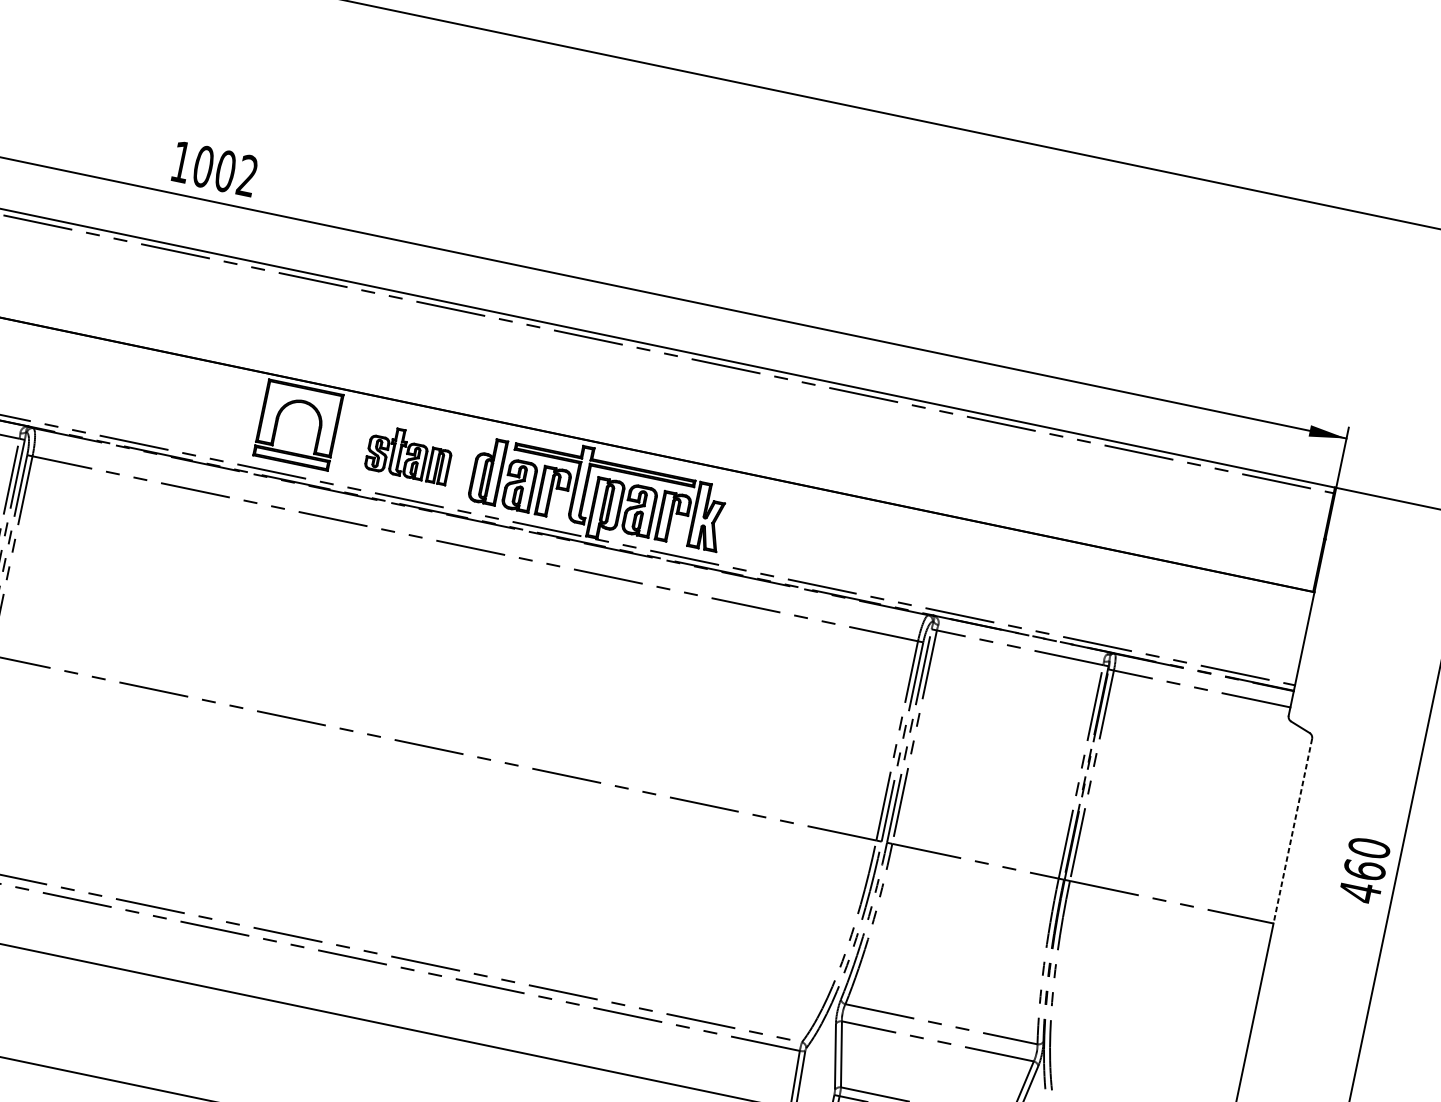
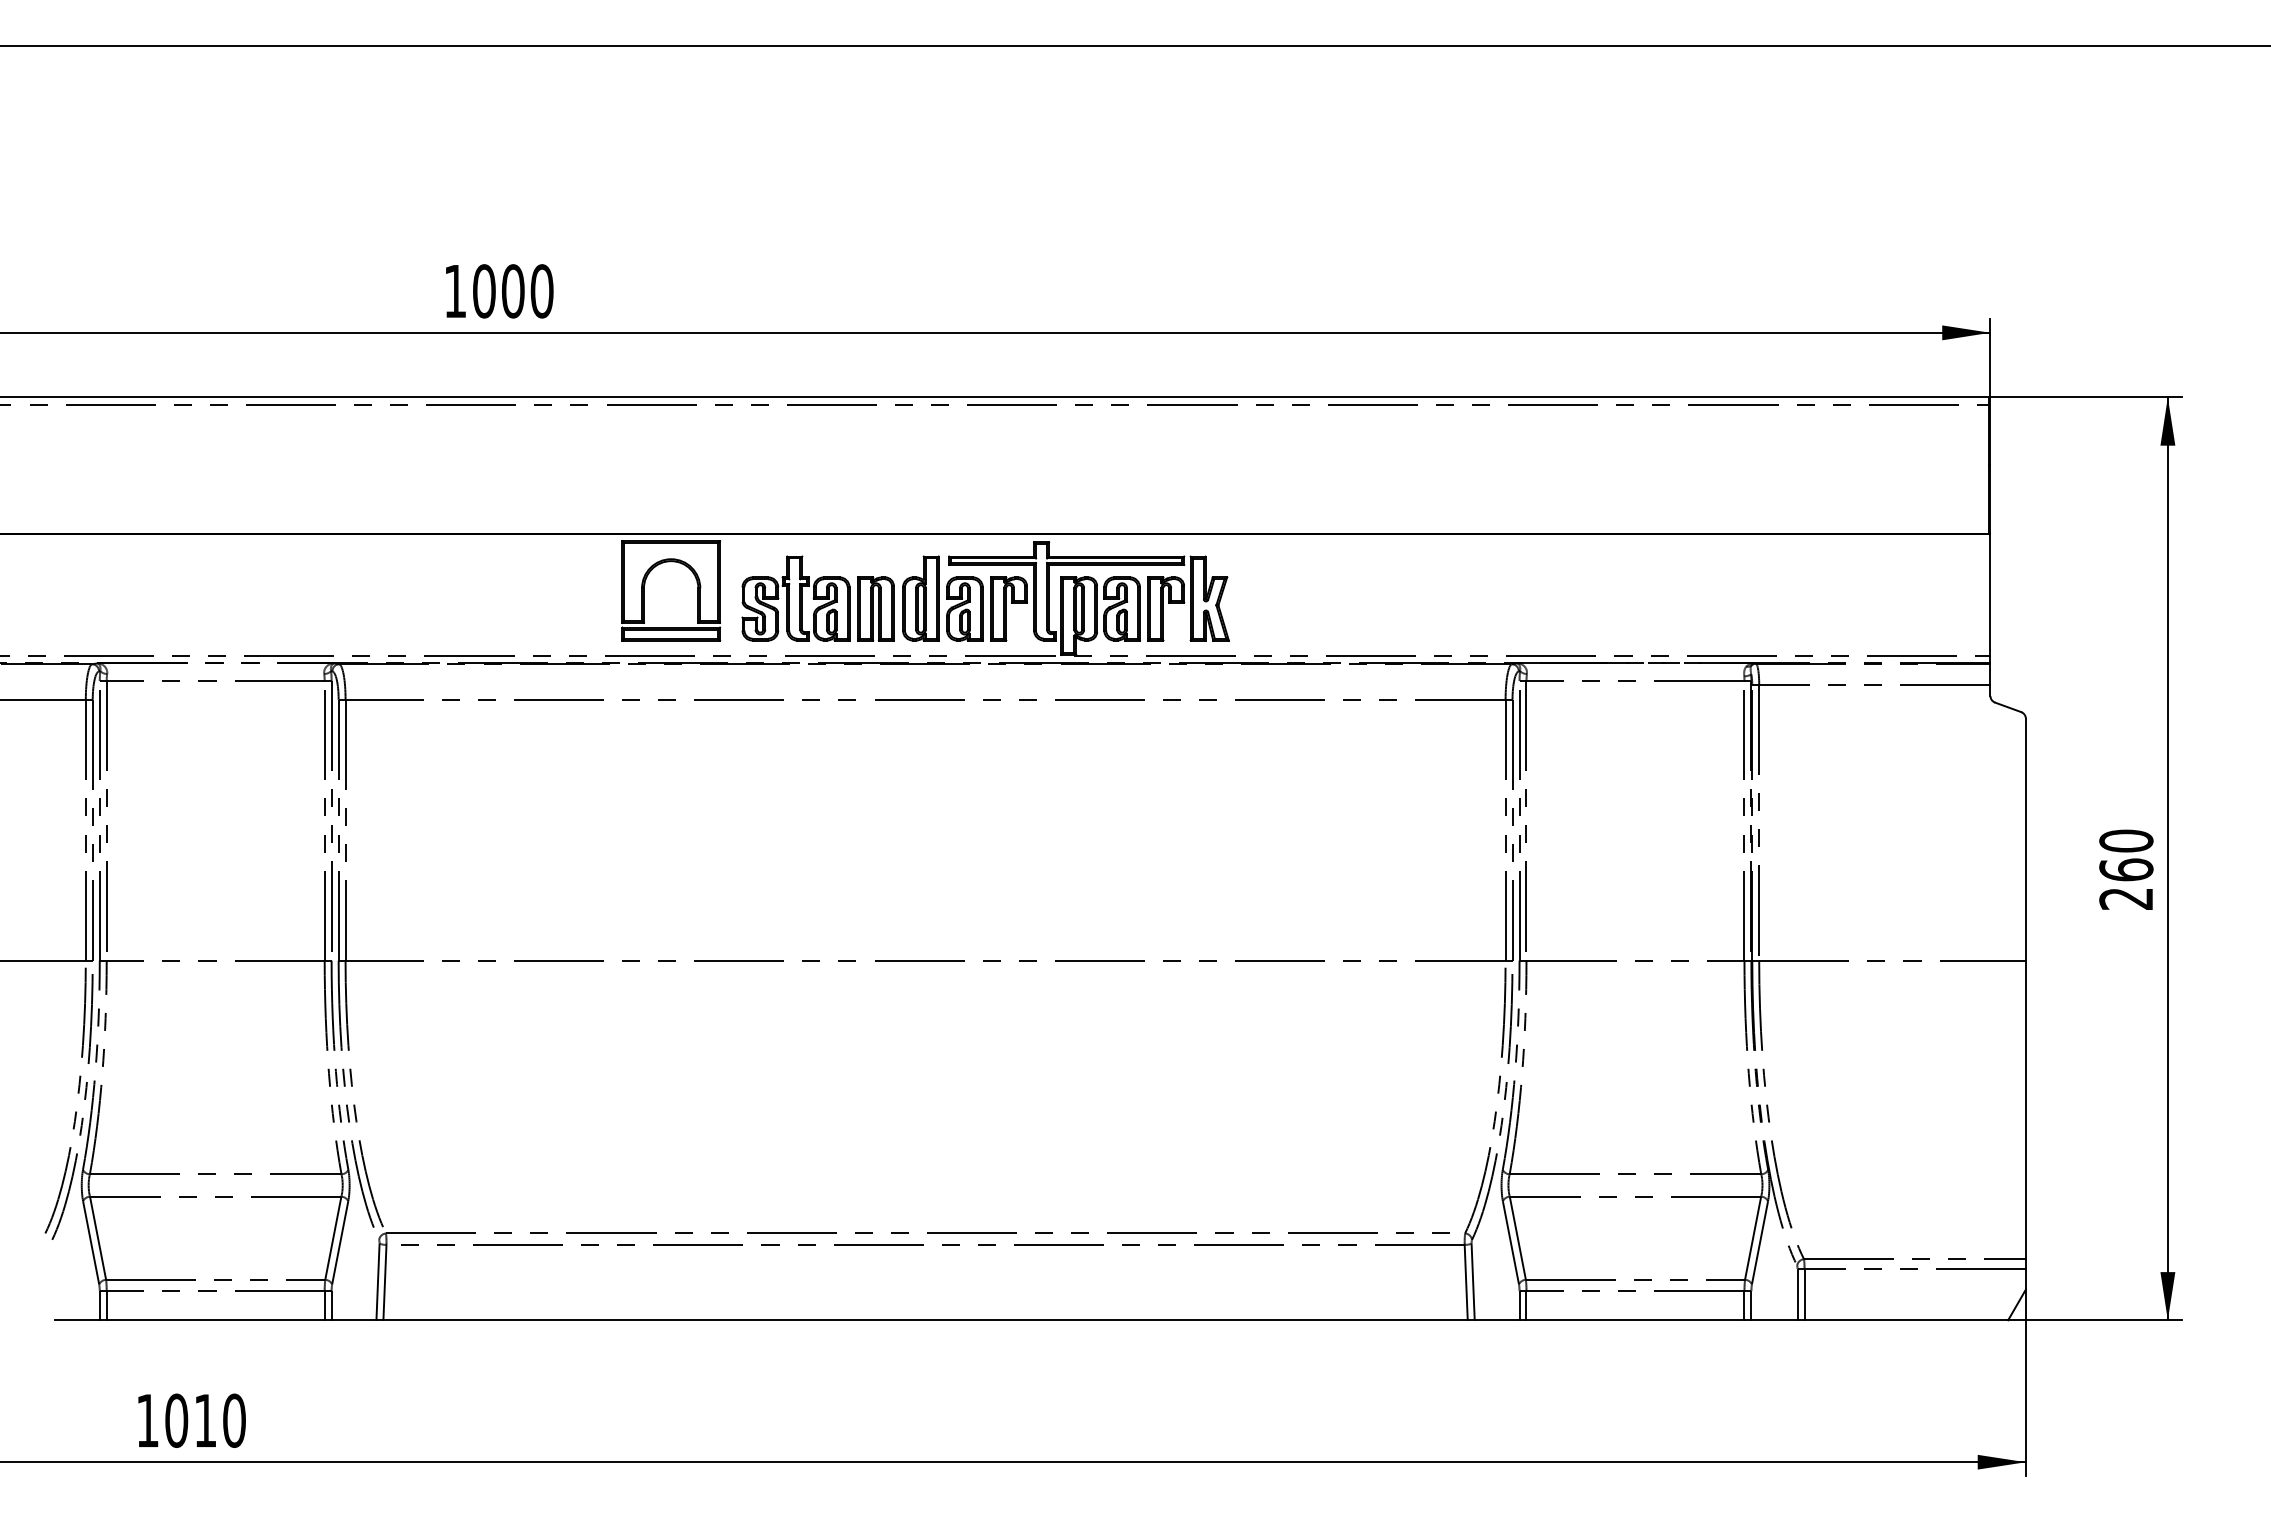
text: (247, 175) -> (541, 291), 1002 -> 1000
part: (408, 454) -> (817, 598), size x1.43
line: (1292, 830) -> (2025, 839), dashed -> solid
text: (1359, 892) -> (2125, 899), 460 -> 260

